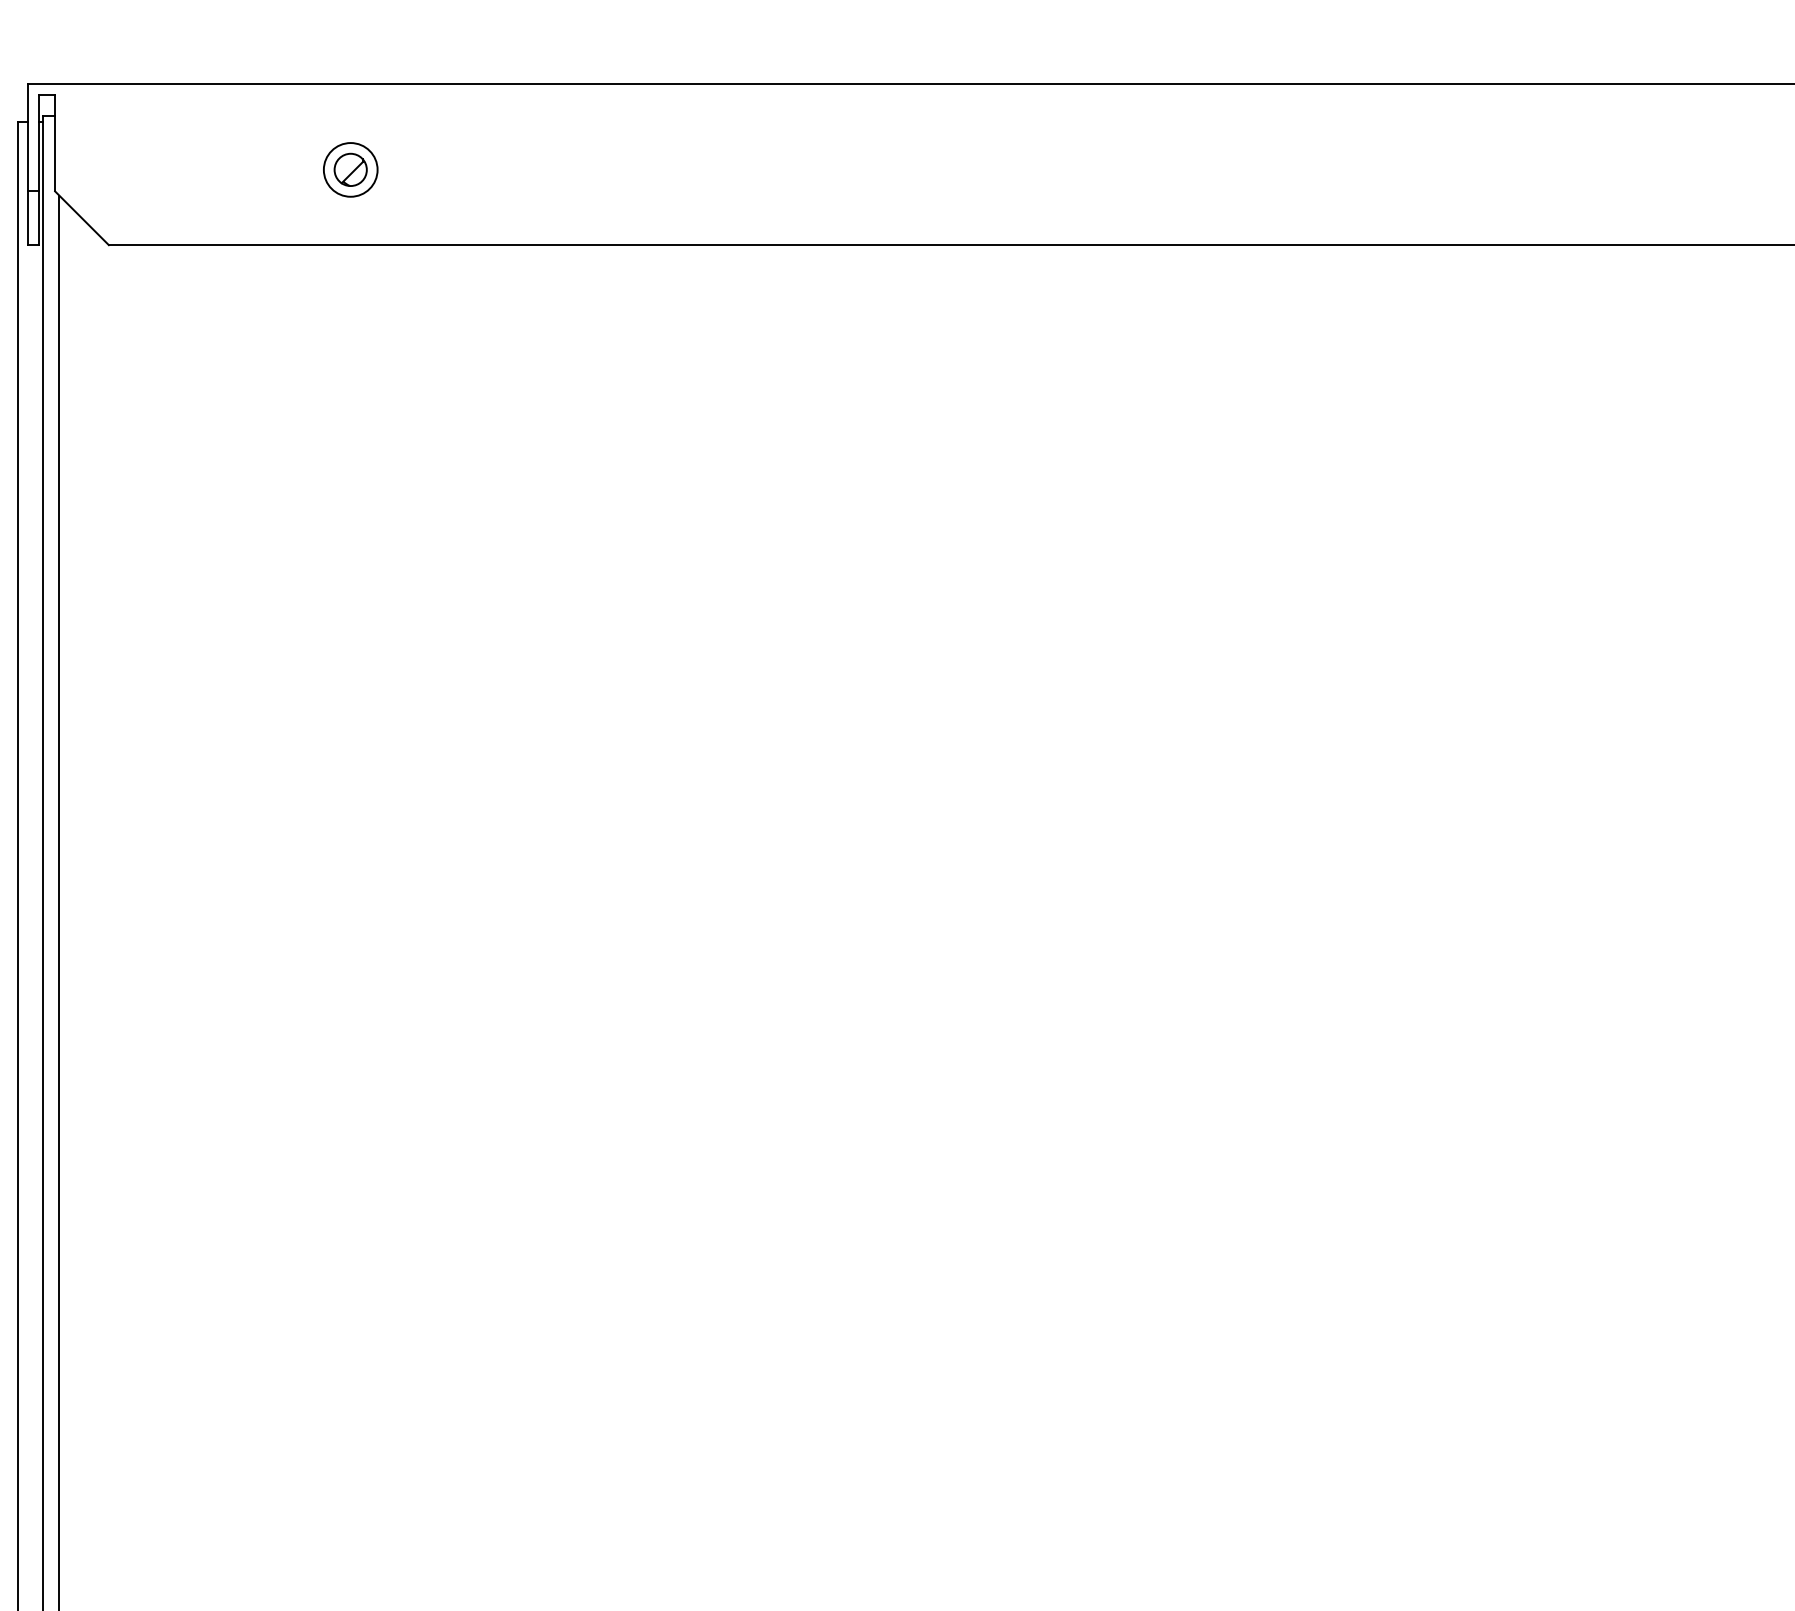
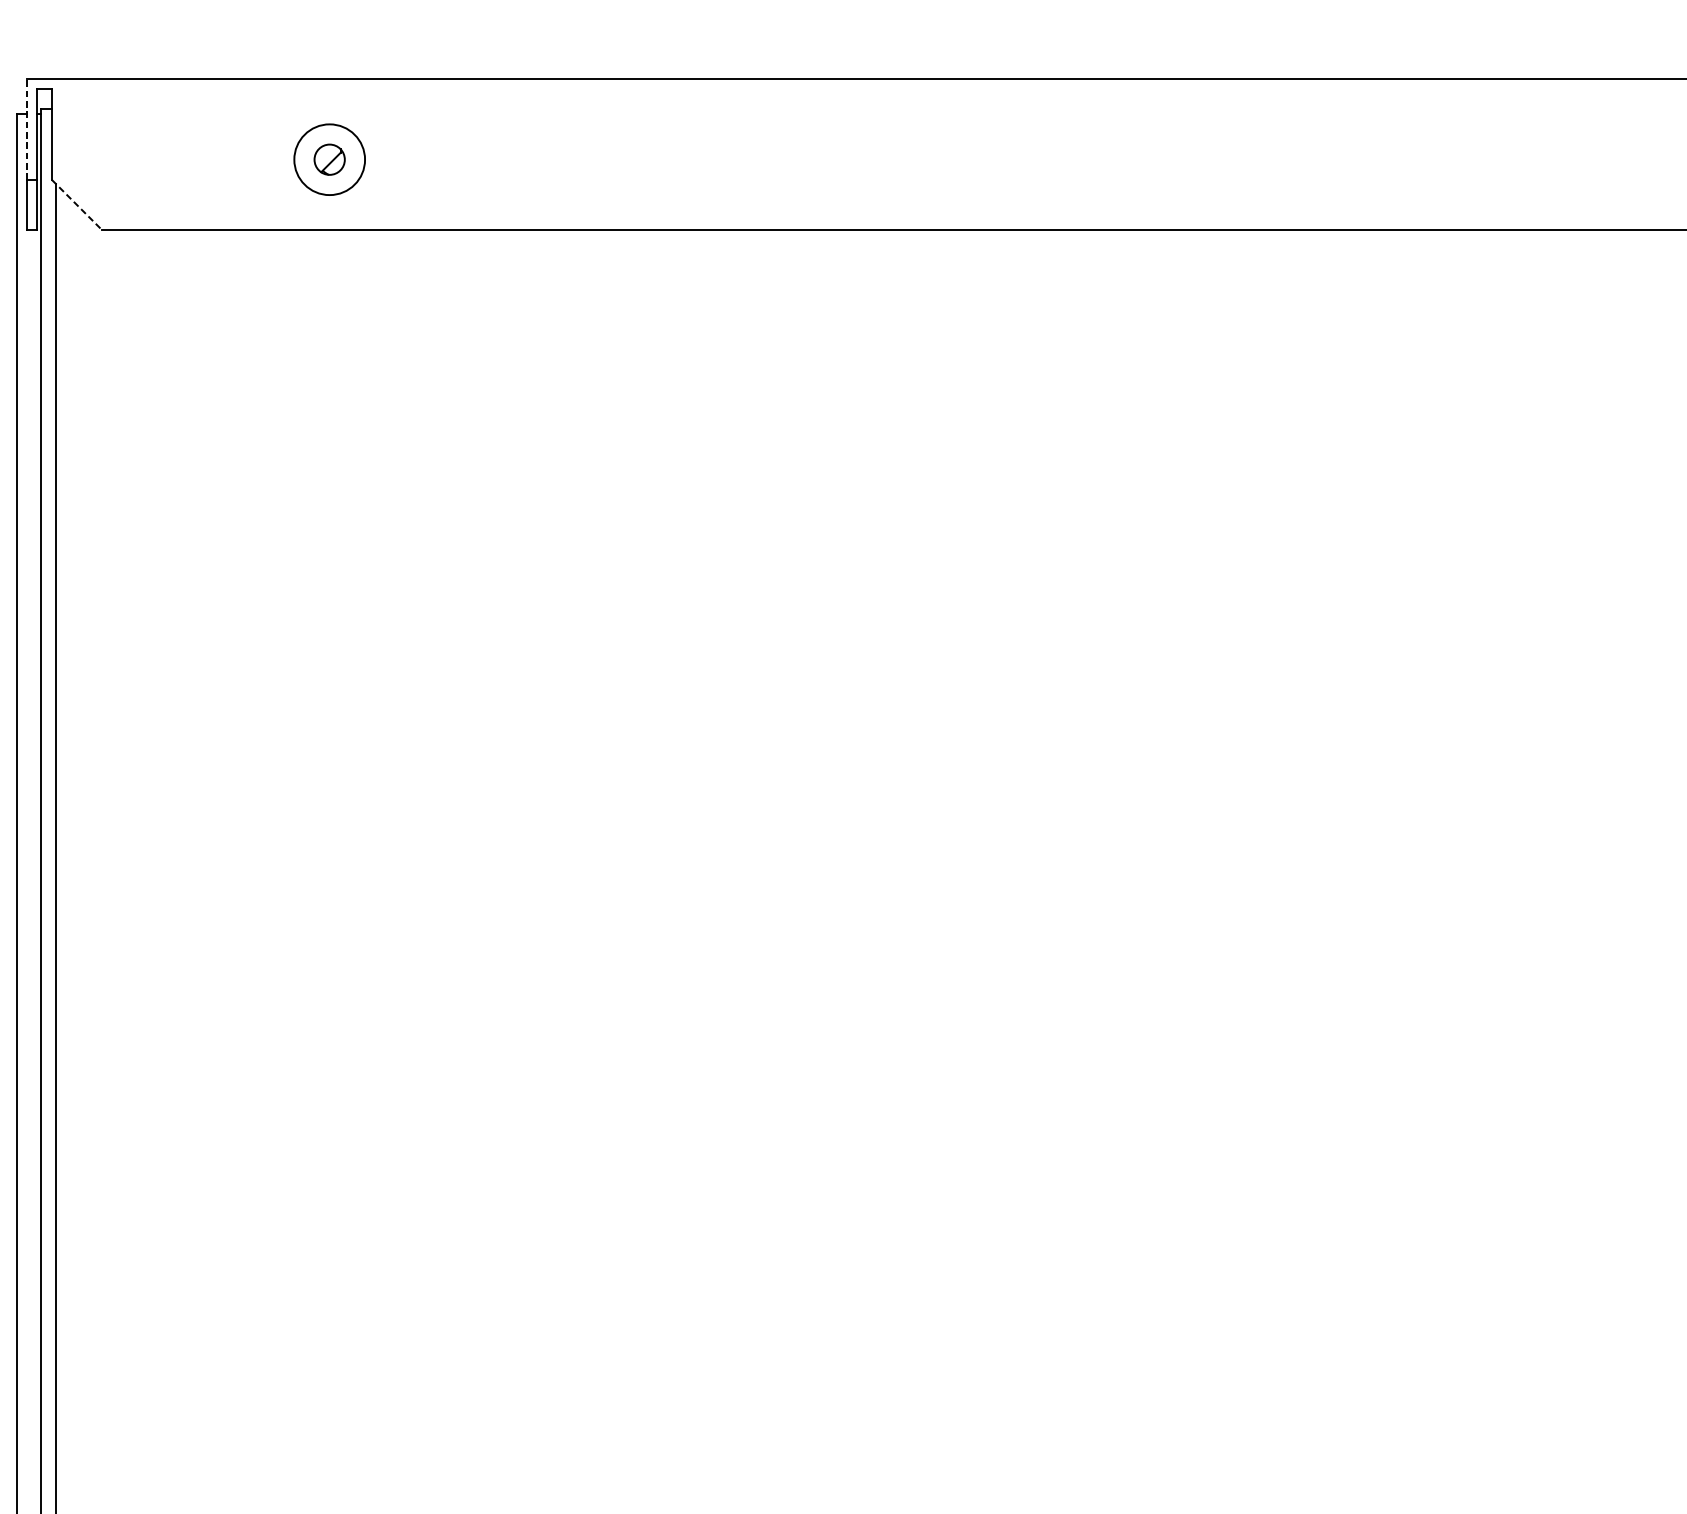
line: (28, 137) -> (26, 129), solid -> dashed
circle: (350, 169) -> (329, 159), size x1.4
line: (82, 218) -> (77, 205), solid -> dashed

